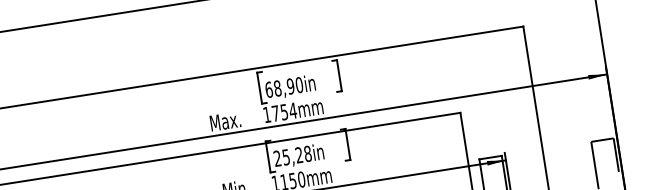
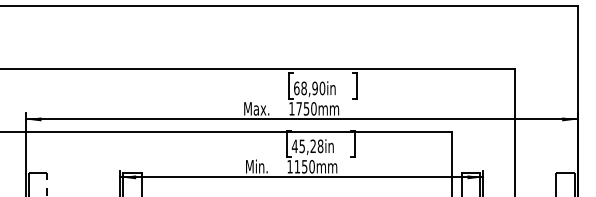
text: (292, 110) -> (313, 108), 1754mm -> 1750mm
text: (276, 157) -> (294, 145), 25,28in -> 45,28in

